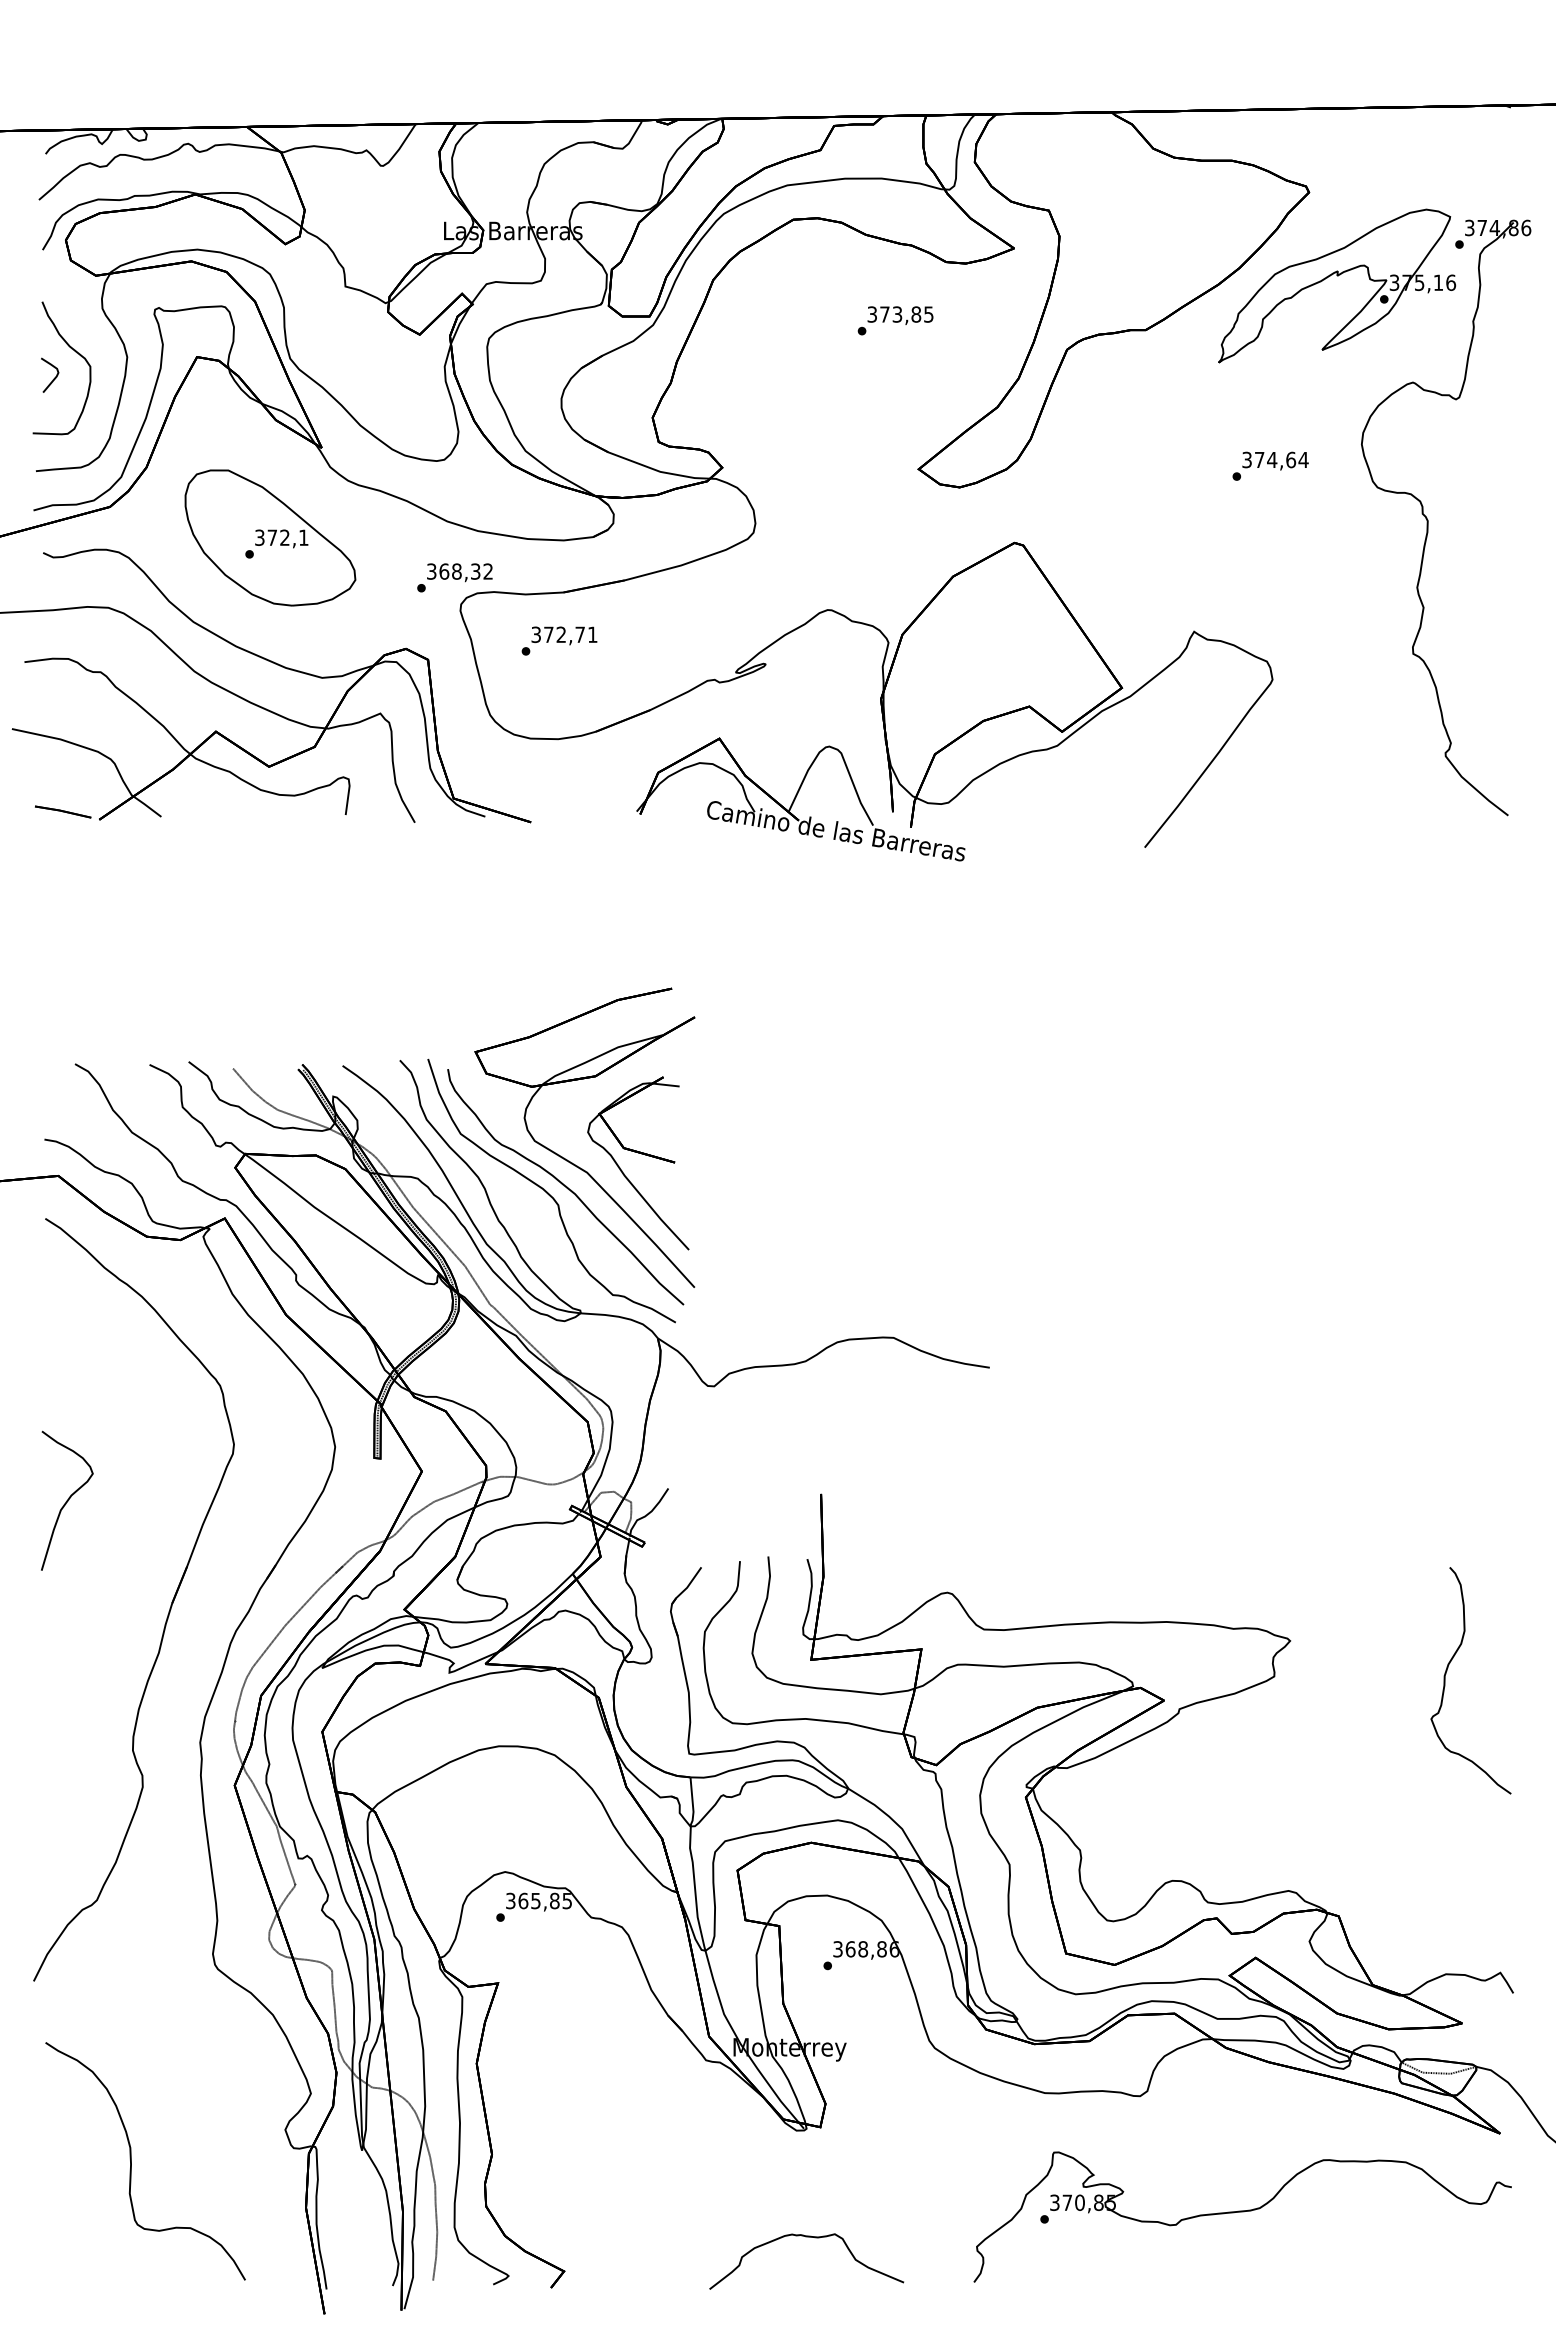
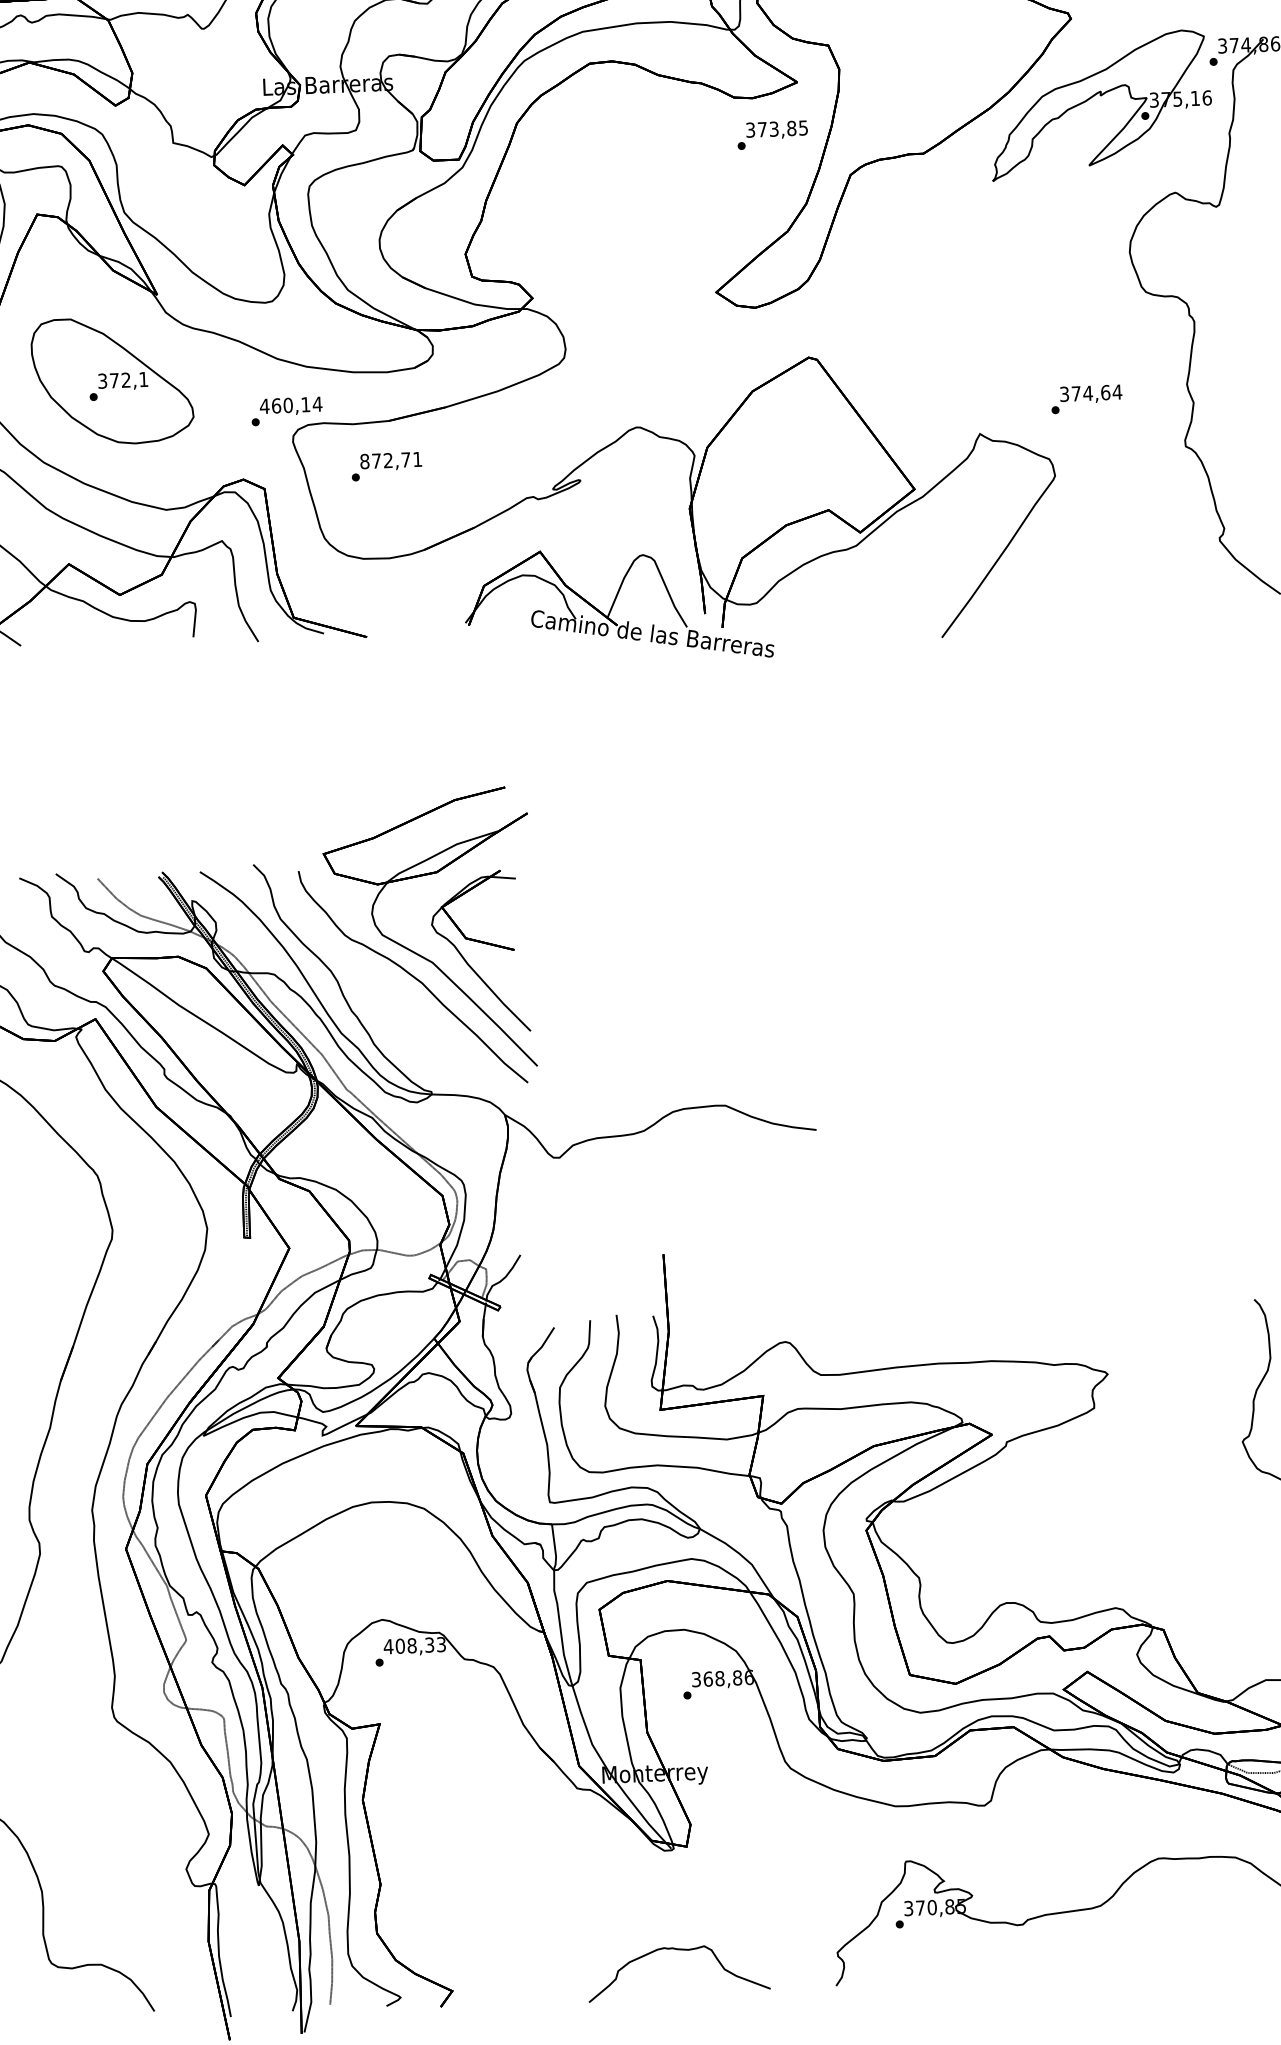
text: (895, 320) -> (772, 134), moved
text: (1270, 465) -> (1086, 398), moved
text: (459, 571) -> (290, 405), 368,32 -> 460,14
text: (536, 634) -> (365, 461), 372,71 -> 872,71
curve: (548, 1192) -> (397, 982), removed
text: (538, 1900) -> (414, 1645), 365,85 -> 408,33

